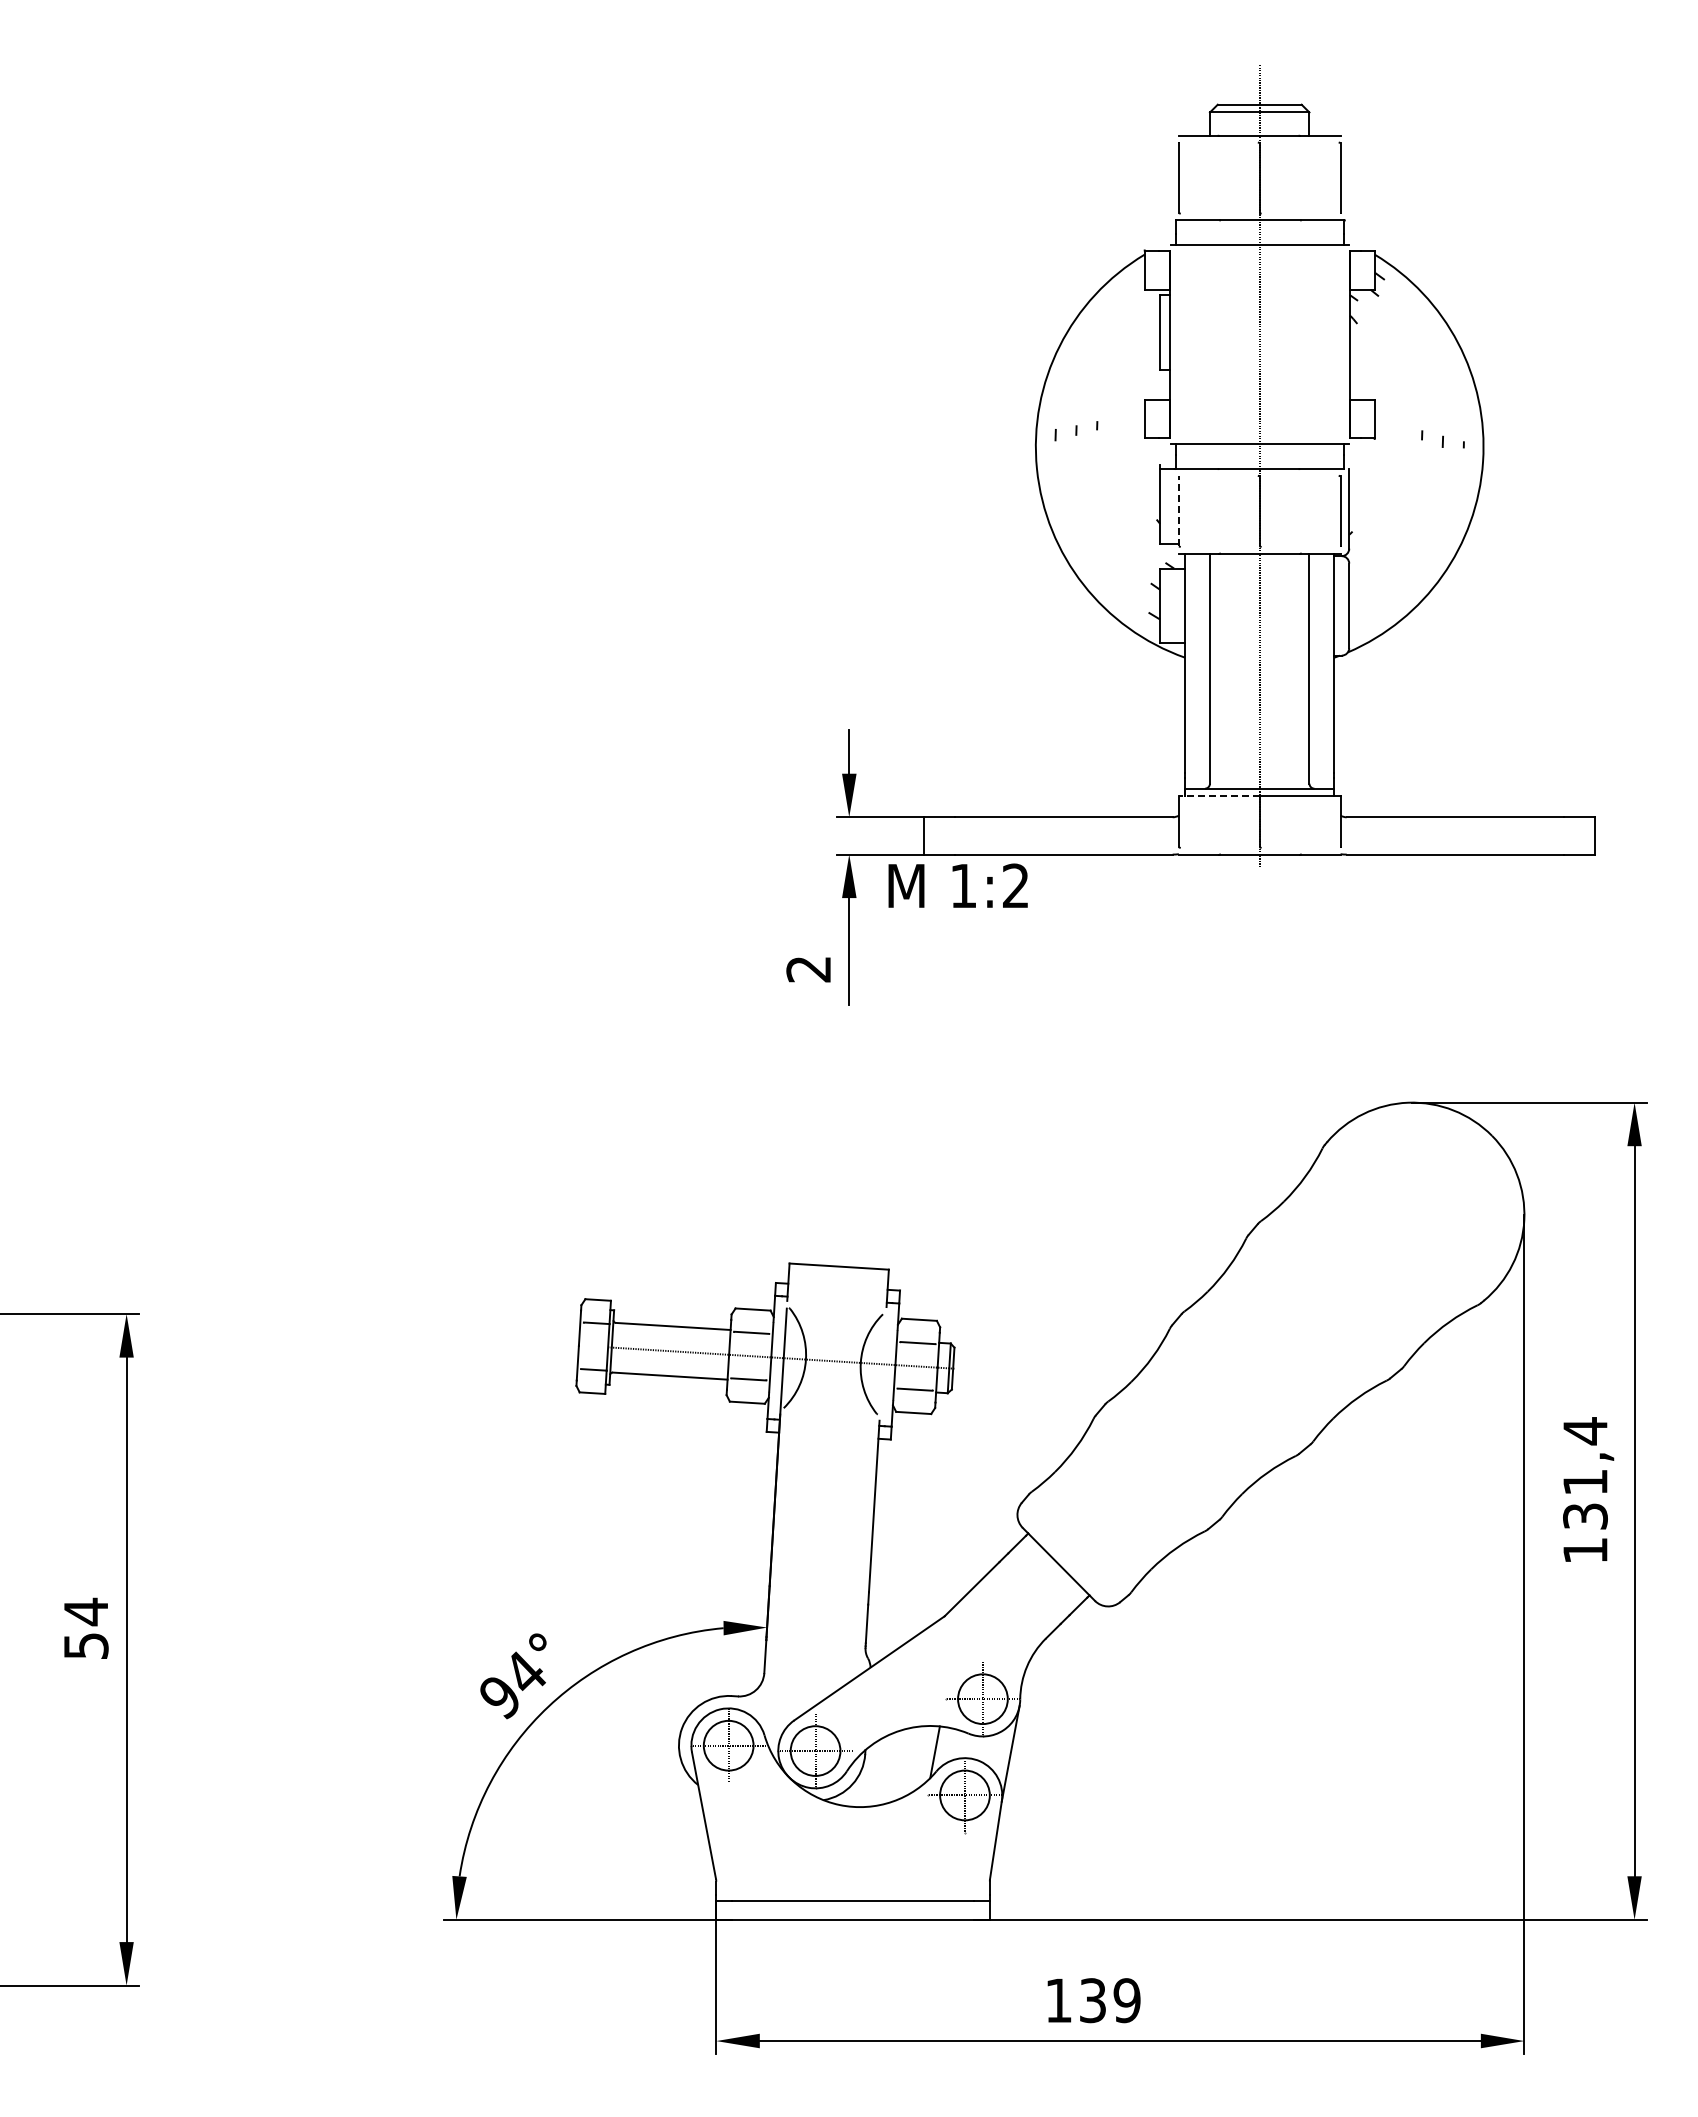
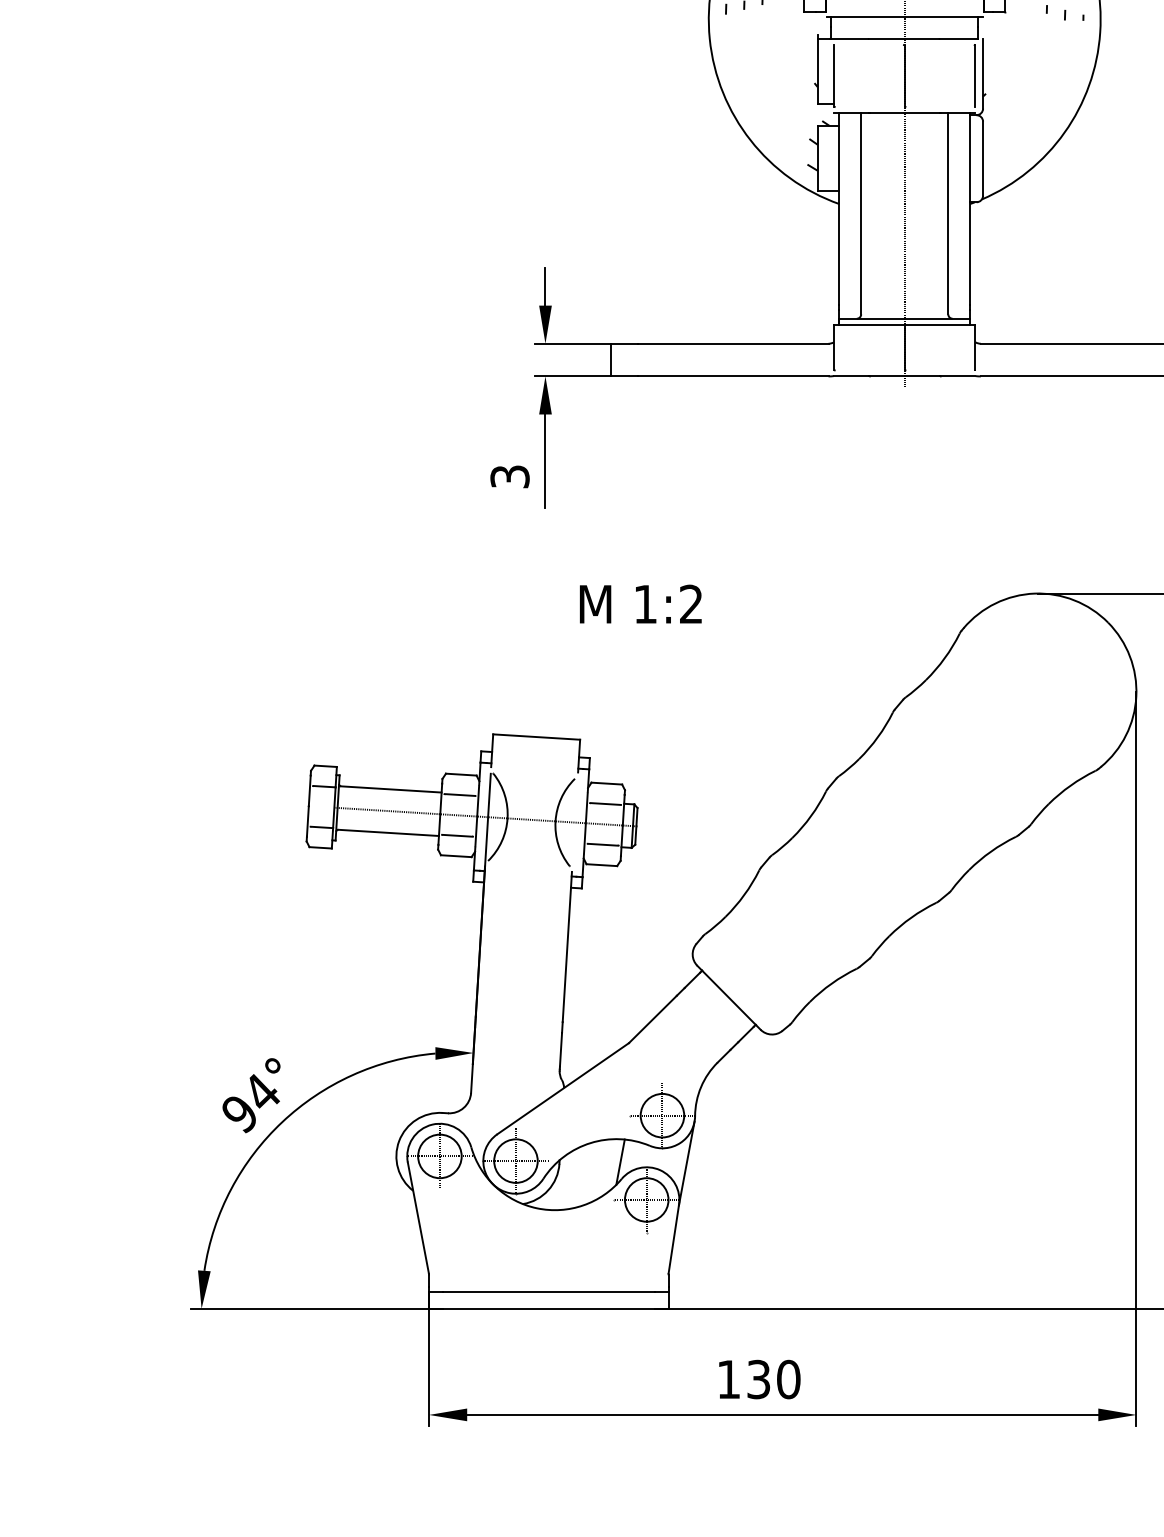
line: (1178, 510) -> (833, 75), dashed -> solid
line: (1218, 796) -> (868, 325), dashed -> solid
text: (957, 885) -> (640, 603), moved
text: (808, 969) -> (509, 476), 2 -> 3
text: (1126, 2000) -> (788, 1379), 139 -> 130

